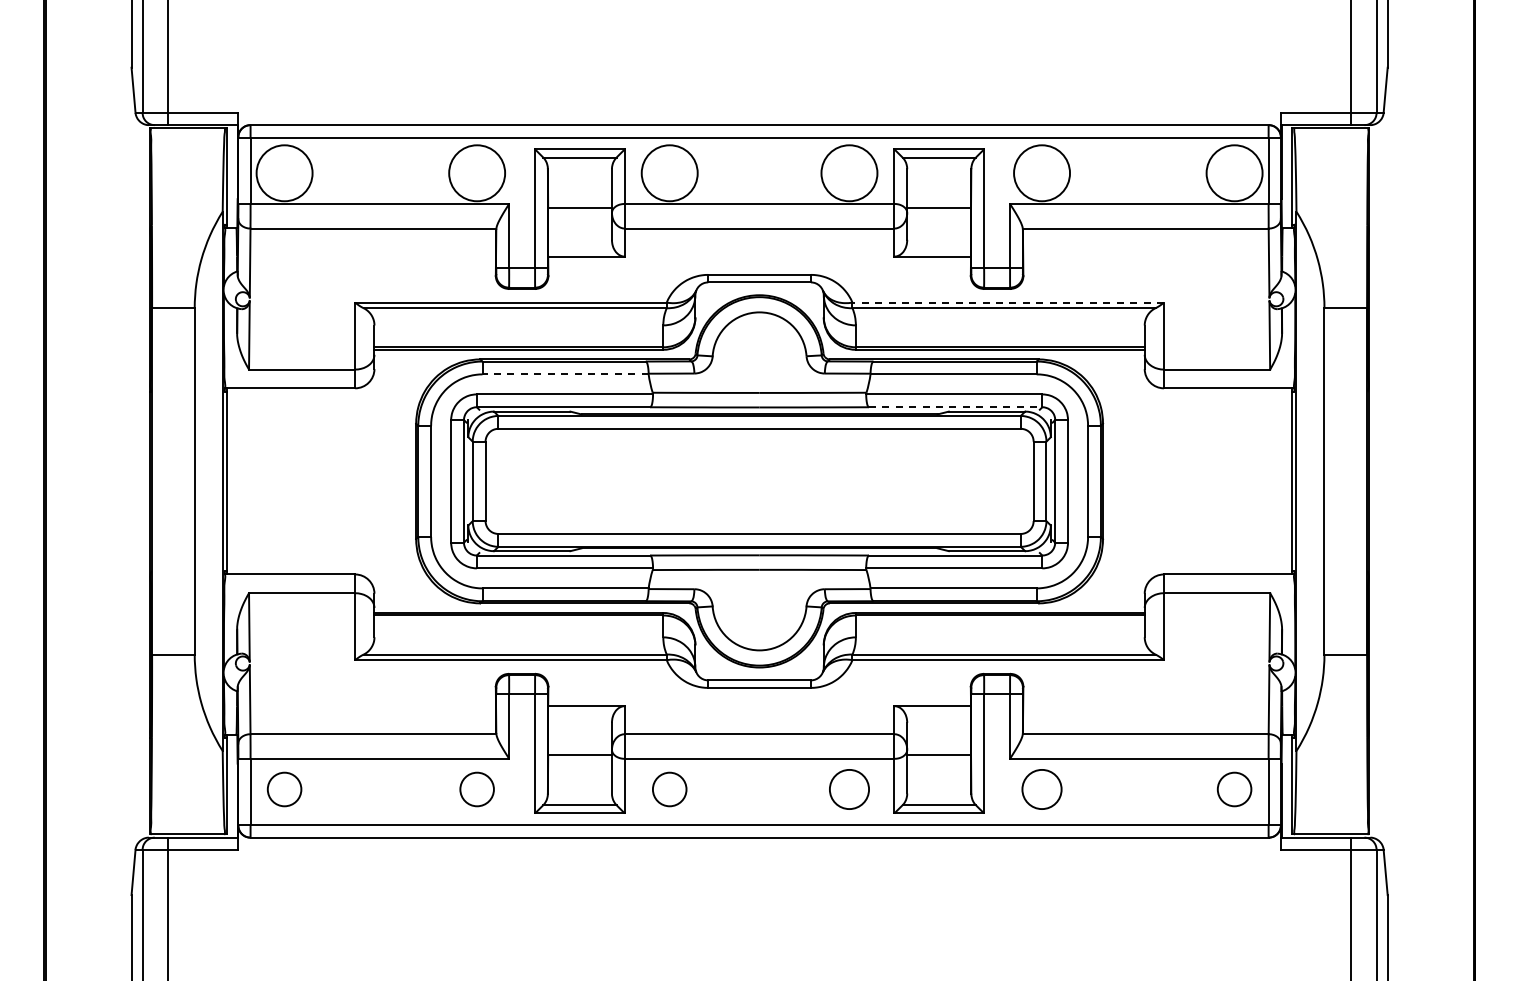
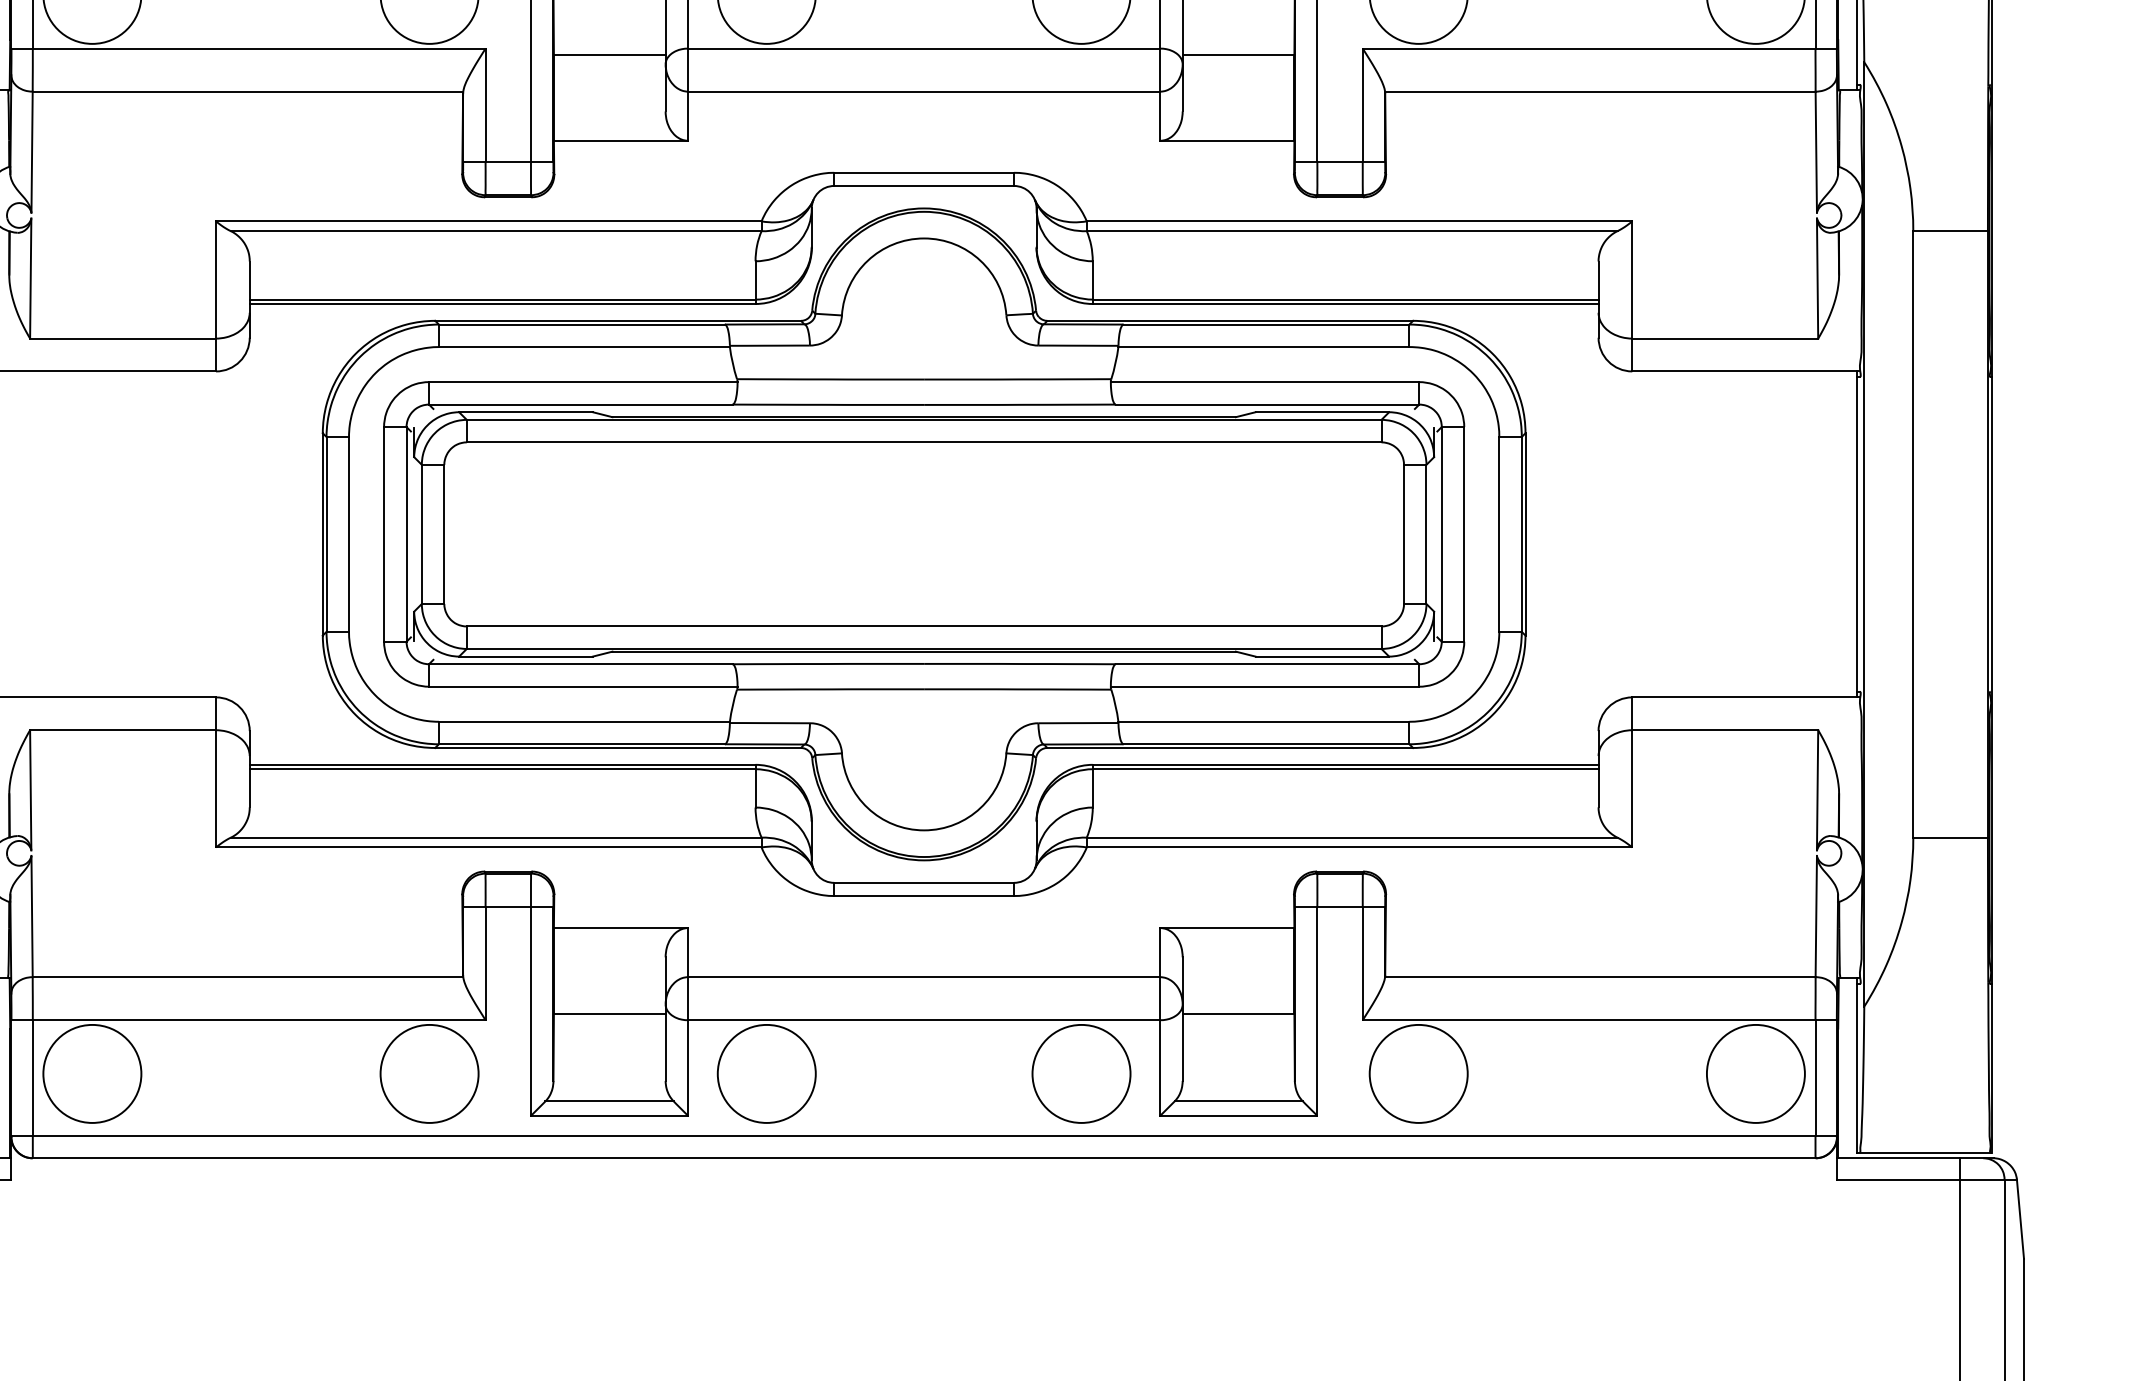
line: (1008, 302) -> (1360, 221), dashed -> solid
line: (565, 374) -> (584, 347), dashed -> solid
line: (955, 407) -> (1267, 405), dashed -> solid
circle: (284, 789) -> (92, 1073), size x1.67
circle: (477, 789) -> (430, 1073), size x1.67
circle: (669, 789) -> (766, 1073), size x1.67
circle: (849, 789) -> (1081, 1073), size x1.43
circle: (1042, 789) -> (1419, 1073), size x1.43
circle: (1234, 789) -> (1755, 1073), size x1.67

